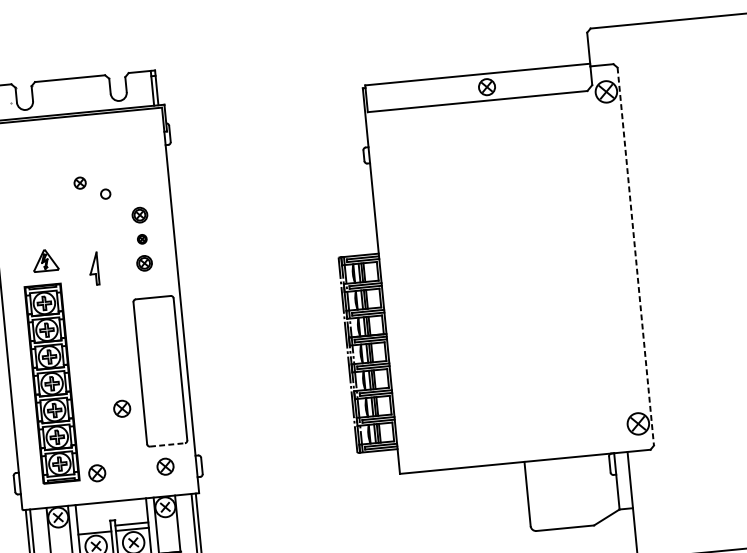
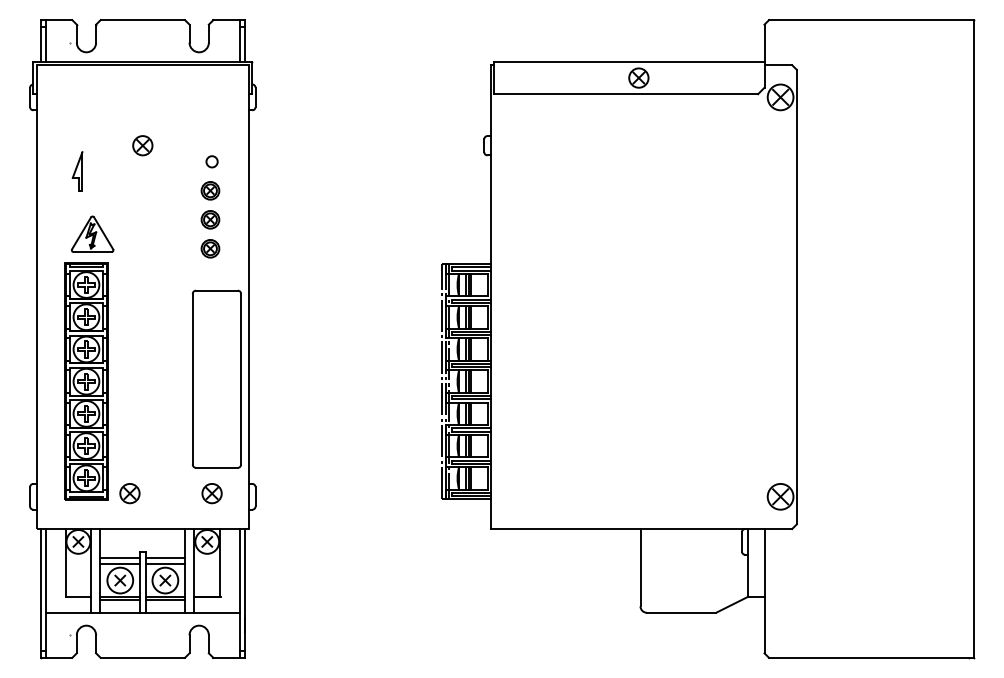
part: (79, 182) -> (142, 145), size x1.43
circle: (105, 193) -> (211, 161), moved
part: (142, 239) -> (210, 219), size x1.67
line: (635, 256) -> (796, 297), dashed -> solid
part: (45, 260) -> (92, 233), size x1.43
part: (93, 268) -> (77, 171), moved
part: (121, 408) -> (166, 419), removed
line: (167, 444) -> (216, 467), dashed -> solid
line: (94, 528) -> (120, 558), added

